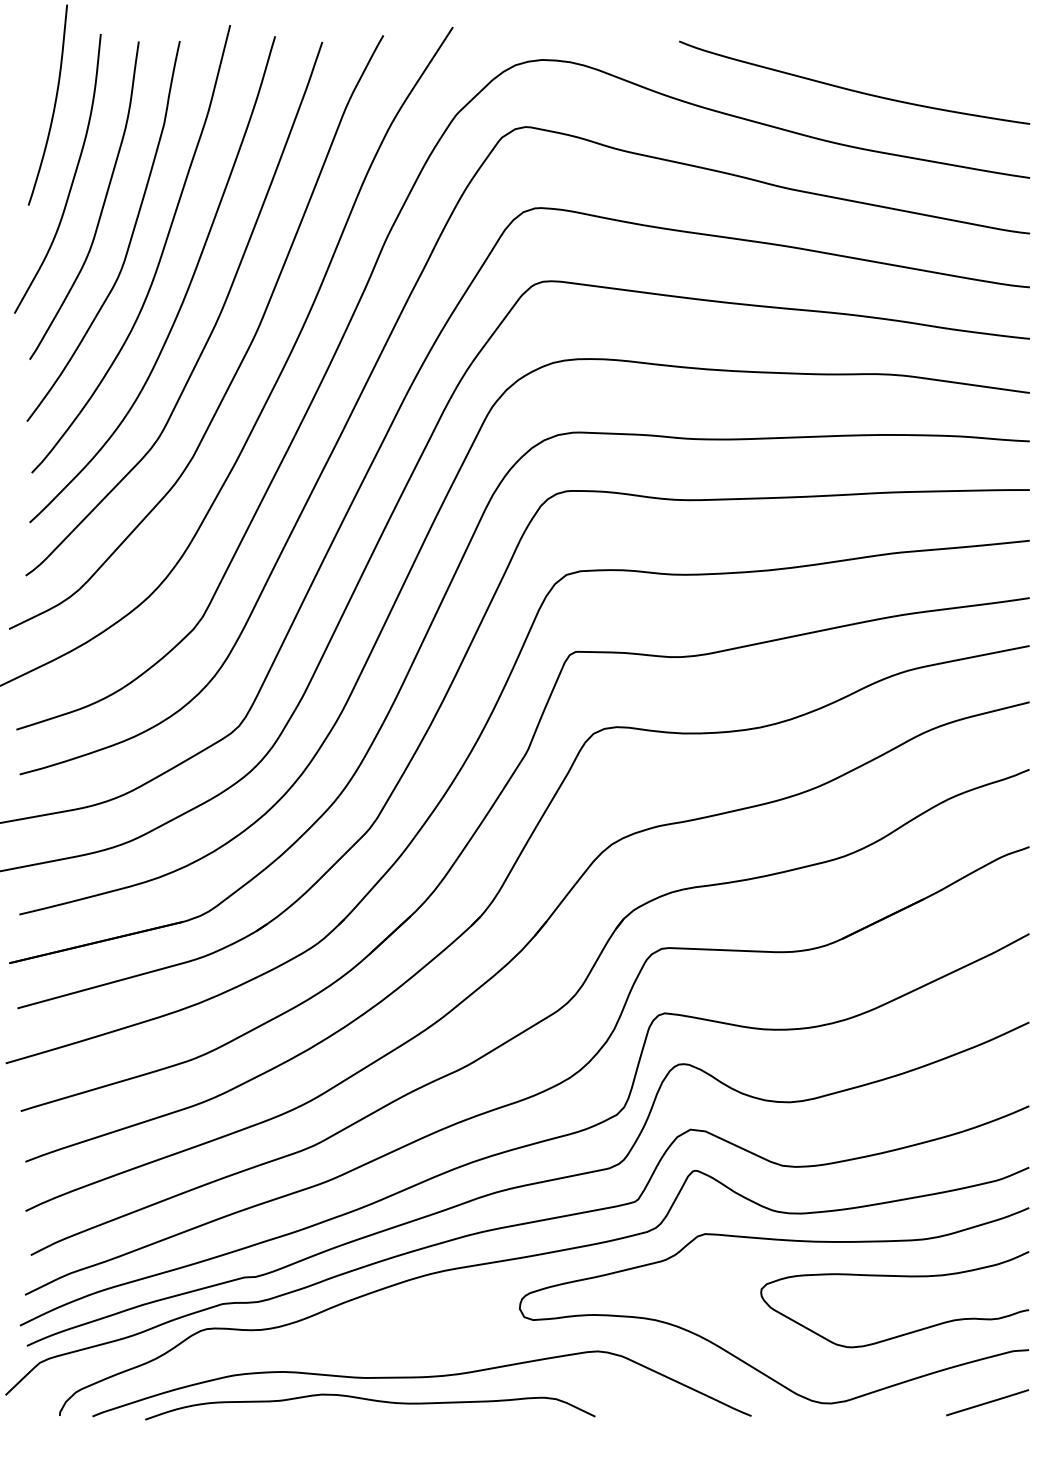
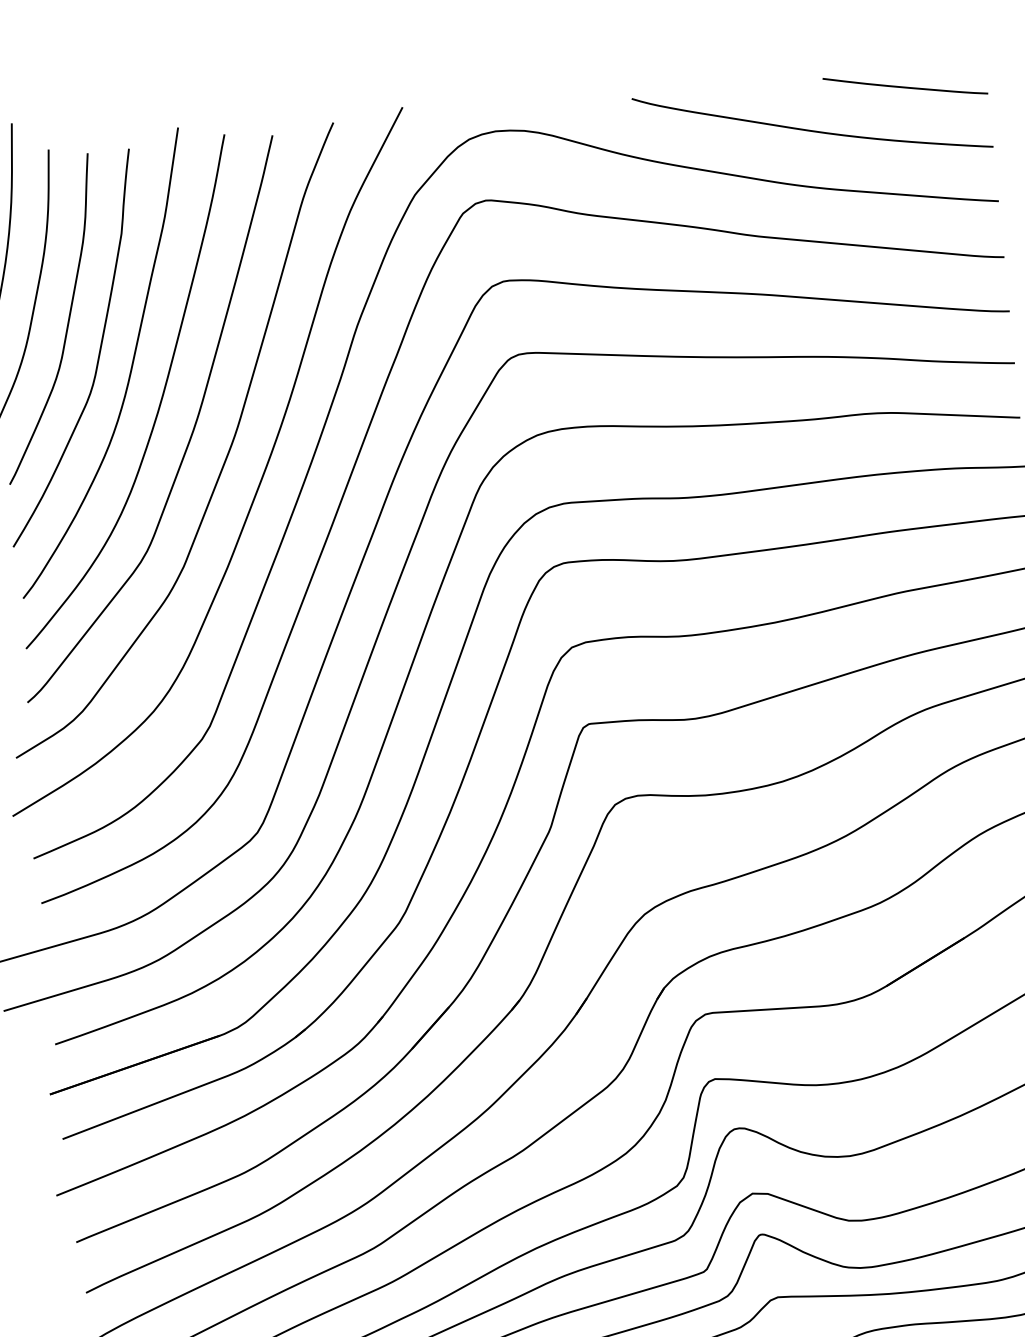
curve: (949, 56) -> (905, 86), added

